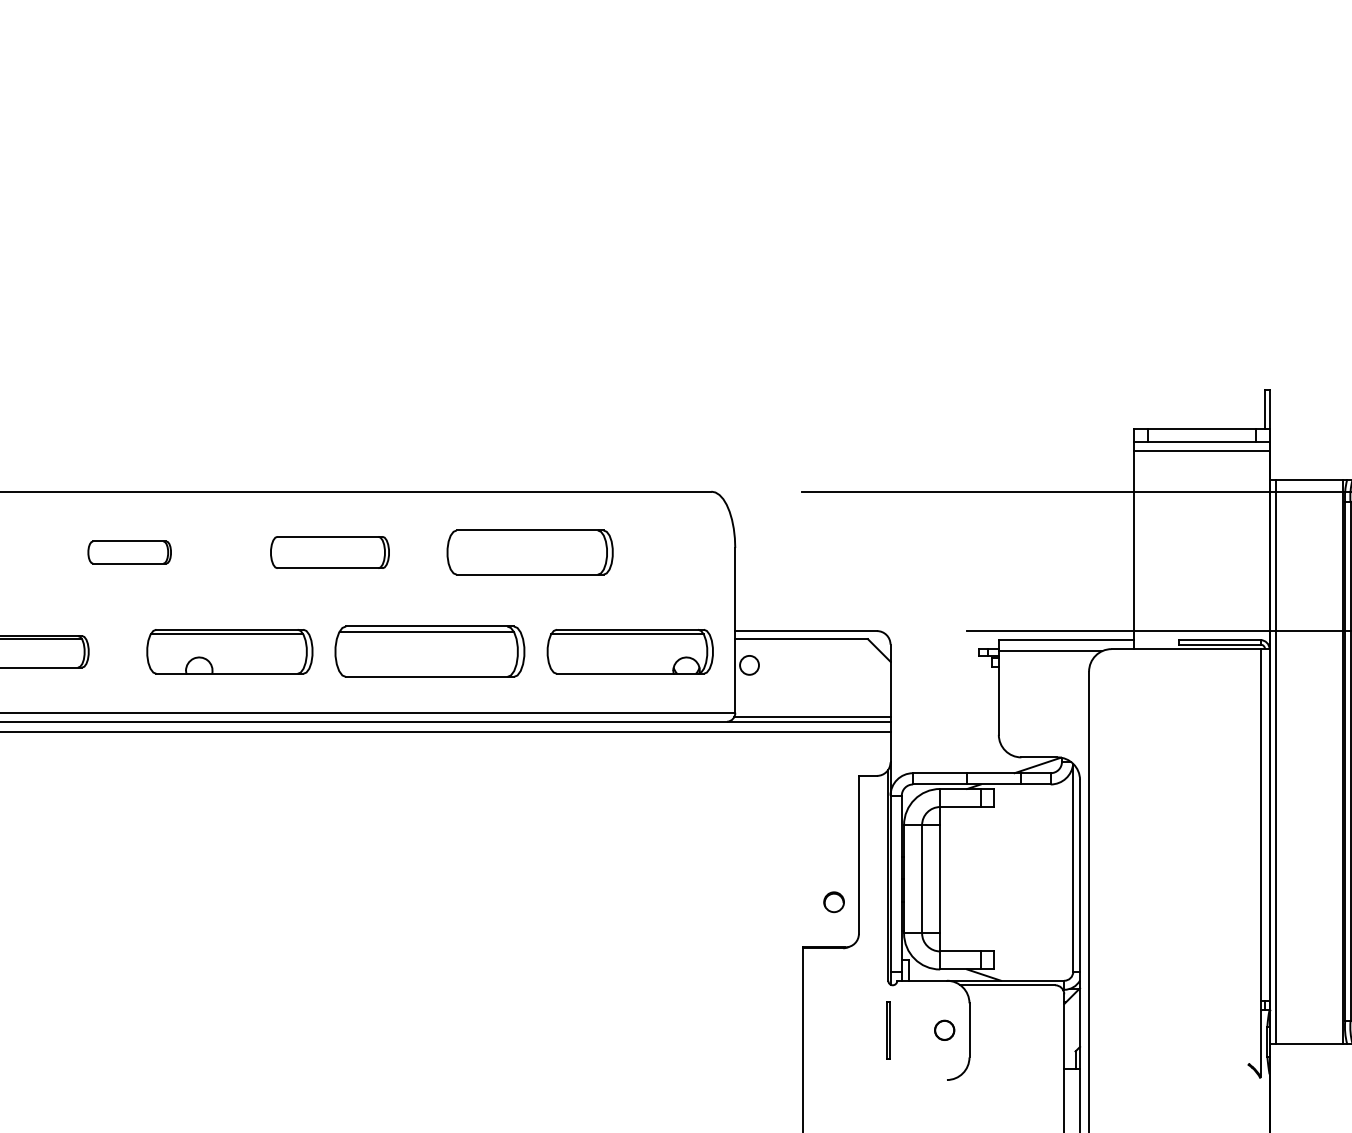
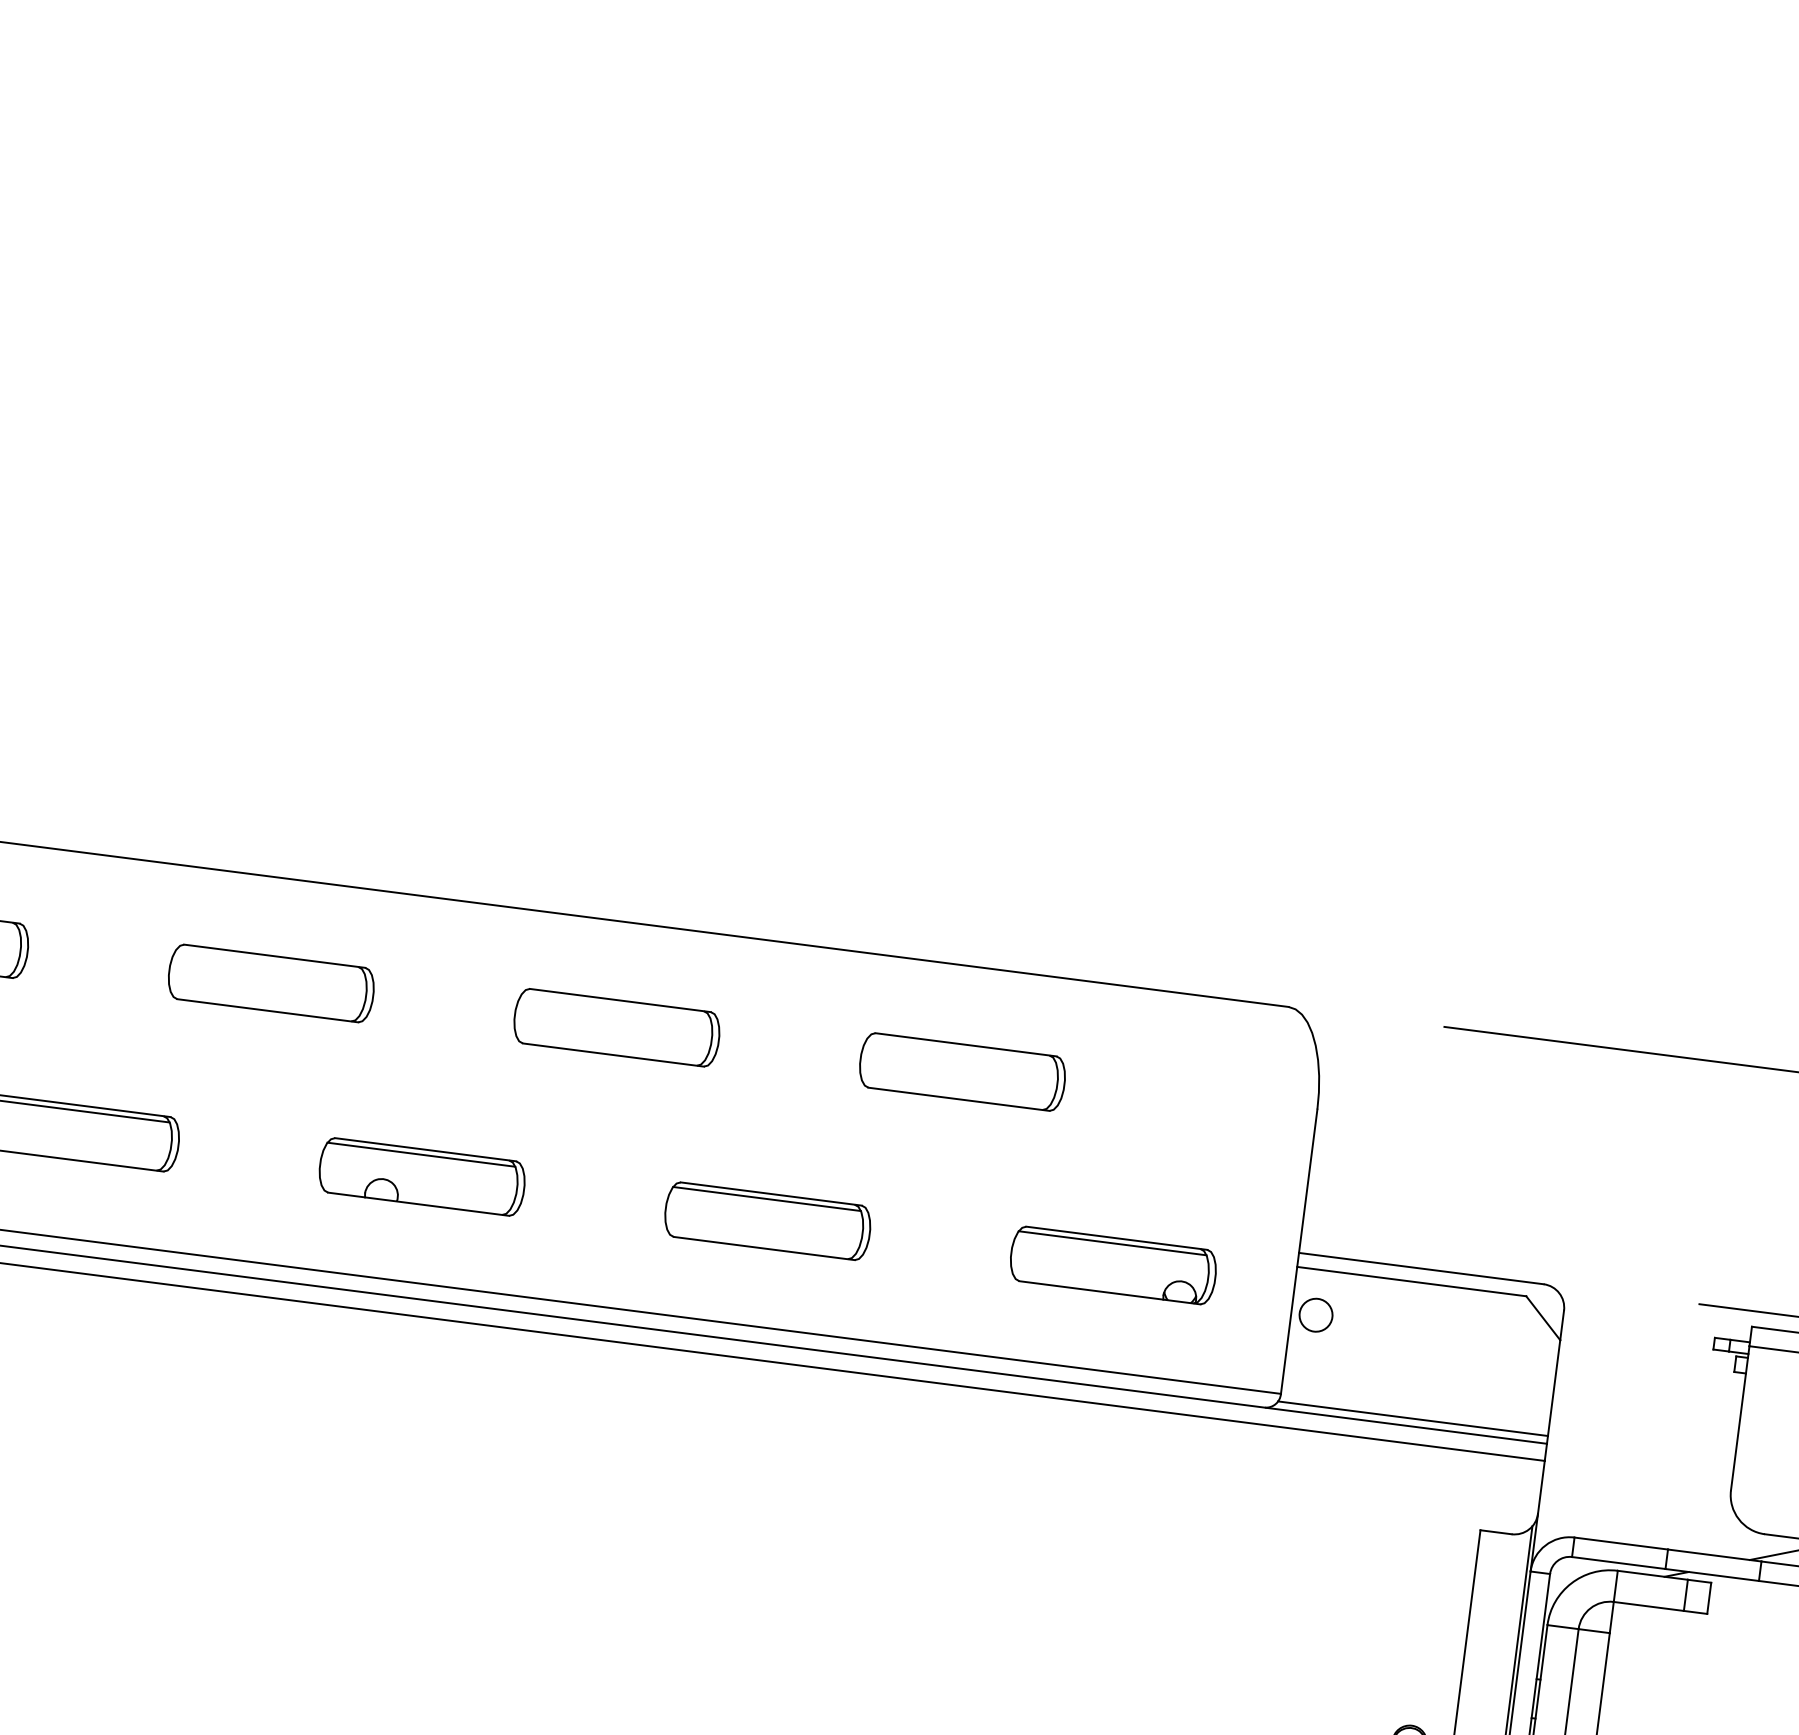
part: (129, 552) -> (270, 983), size x1.43
part: (530, 552) -> (962, 1072), size x0.71
part: (229, 651) -> (421, 1176), size x0.71
part: (430, 651) -> (768, 1220), size x0.62
part: (630, 651) -> (1113, 1264), size x0.71

